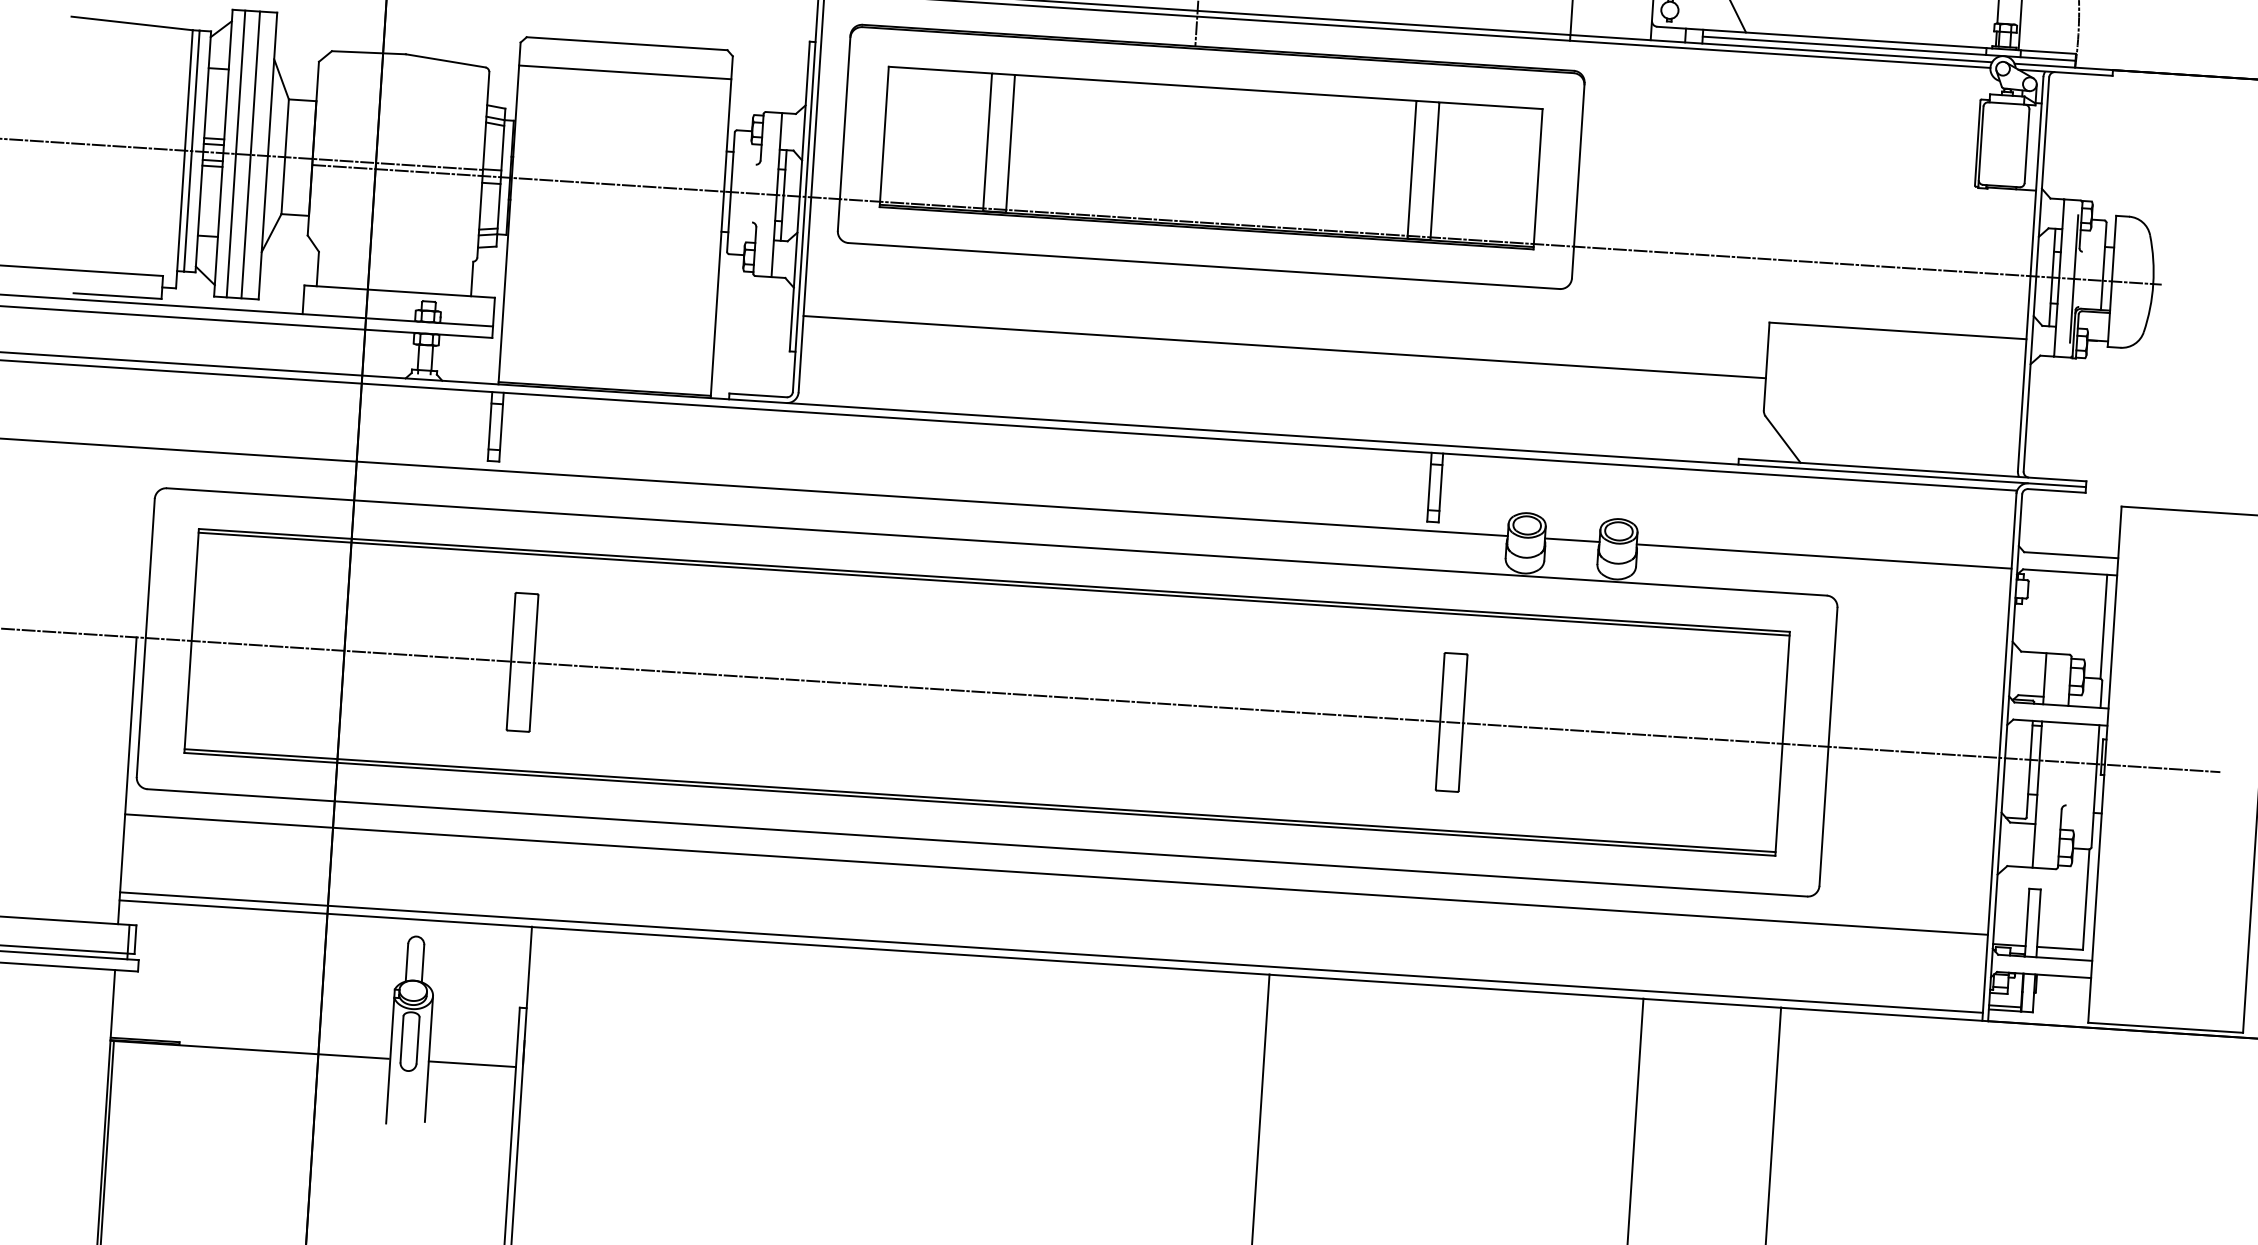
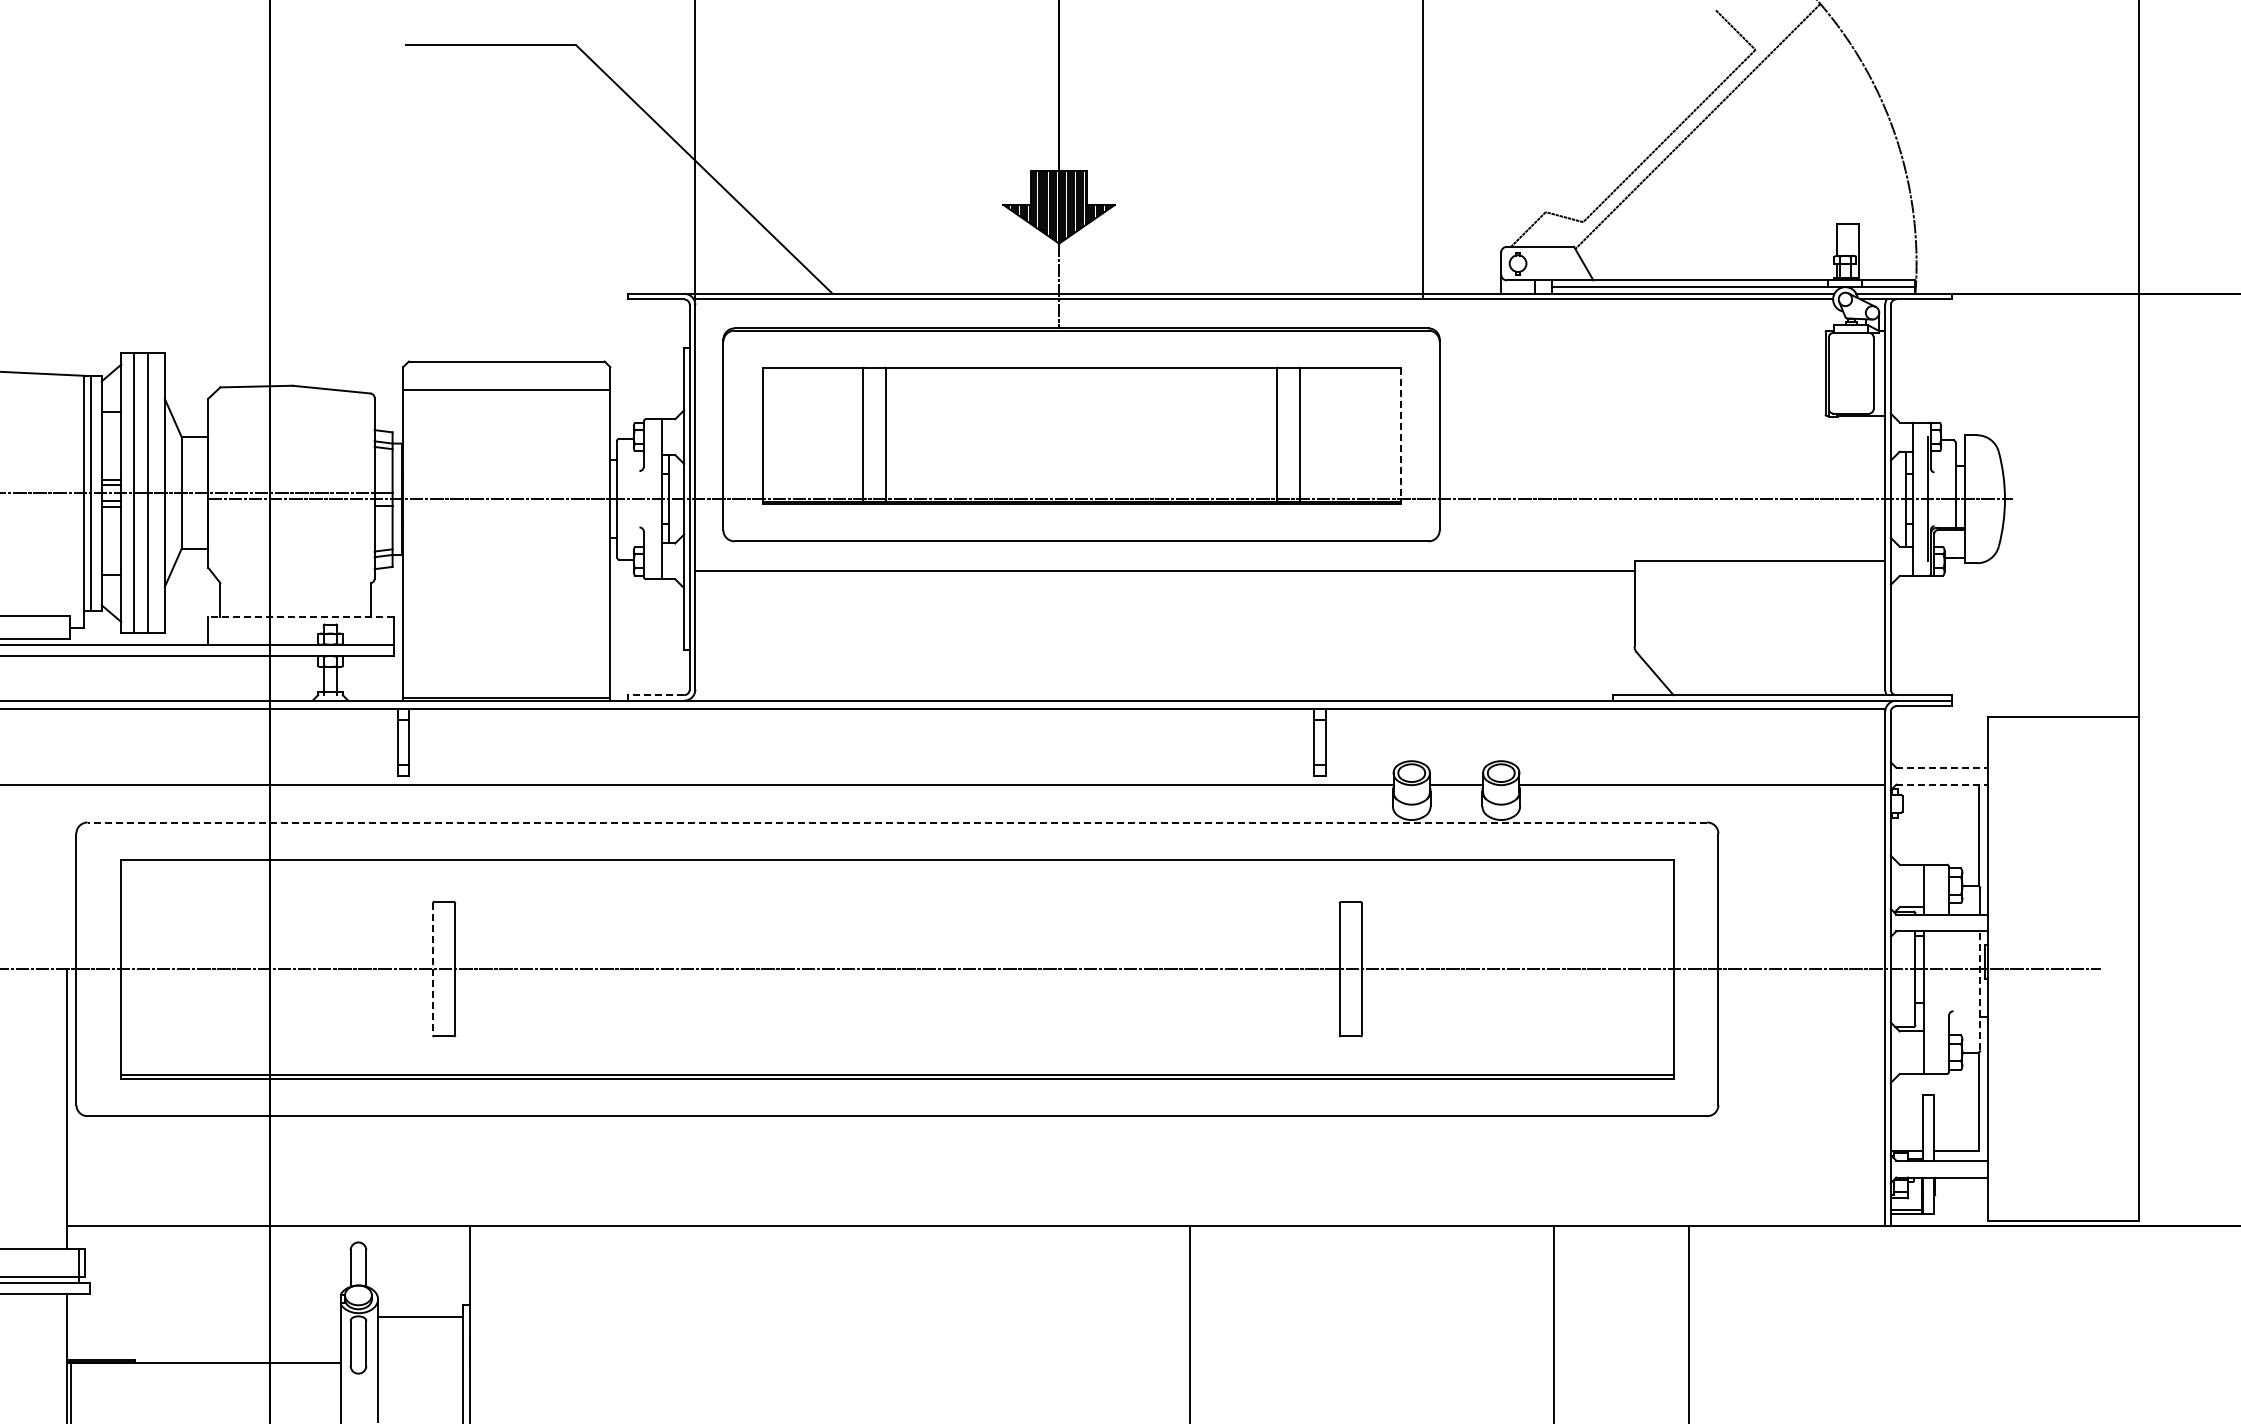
line: (1537, 179) -> (1400, 436), solid -> dashed
line: (399, 291) -> (301, 616), solid -> dashed
line: (1284, 347) -> (1164, 571), moved
line: (758, 395) -> (656, 695), solid -> dashed
line: (996, 541) -> (897, 822), solid -> dashed
line: (2071, 554) -> (1942, 767), solid -> dashed
line: (2070, 572) -> (1942, 784), solid -> dashed
line: (994, 583) -> (897, 863), removed
line: (510, 661) -> (432, 969), solid -> dashed
line: (2095, 785) -> (1980, 990), solid -> dashed
line: (1056, 874) -> (976, 1141), removed
line: (1051, 952) -> (976, 1218), removed
line: (472, 1064) -> (420, 1317), moved

